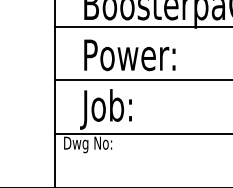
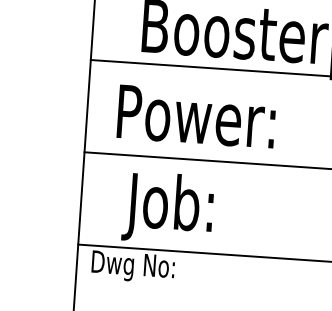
text: (129, 55) -> (195, 117), moved

